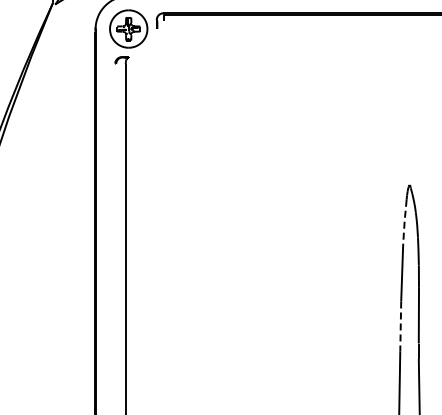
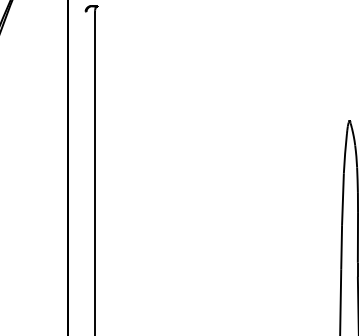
line: (404, 221) -> (345, 153), dashed -> solid
line: (400, 326) -> (341, 247), dashed -> solid

